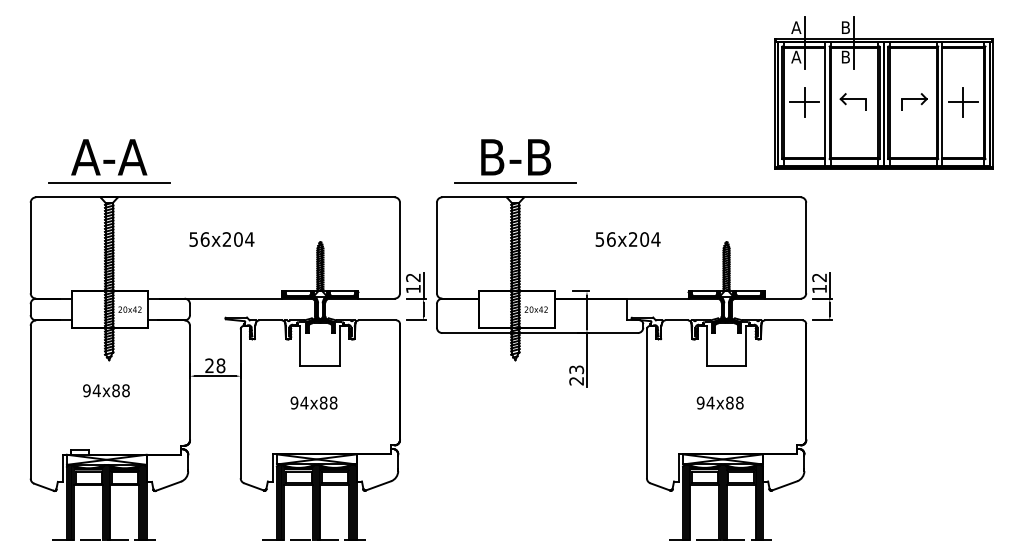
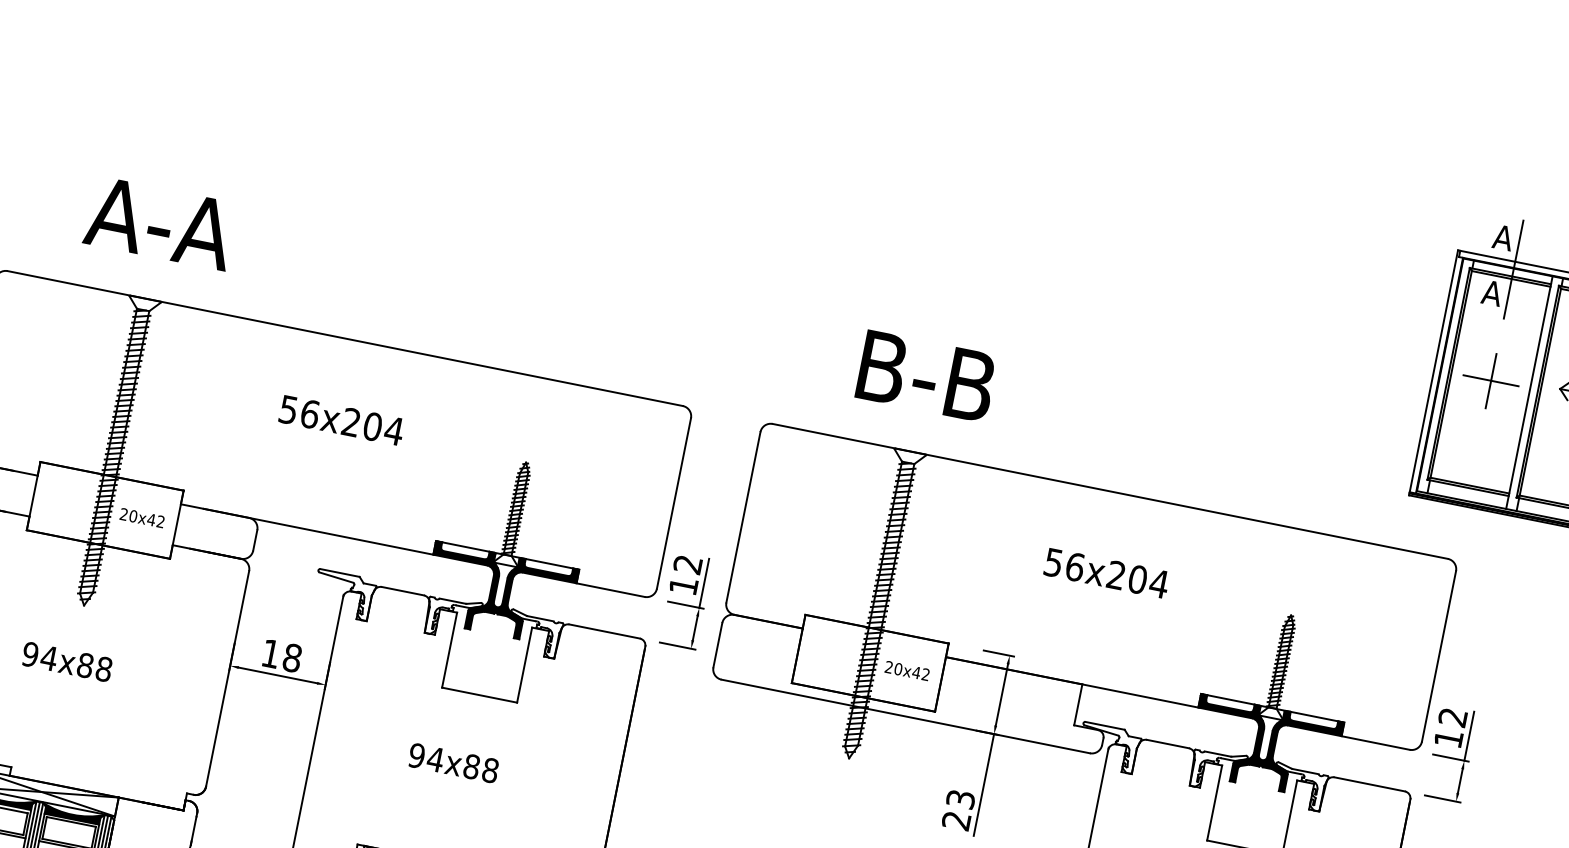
line: (109, 182) -> (151, 270), removed
line: (515, 182) -> (916, 423), removed
text: (209, 365) -> (270, 653), 28 -> 18

